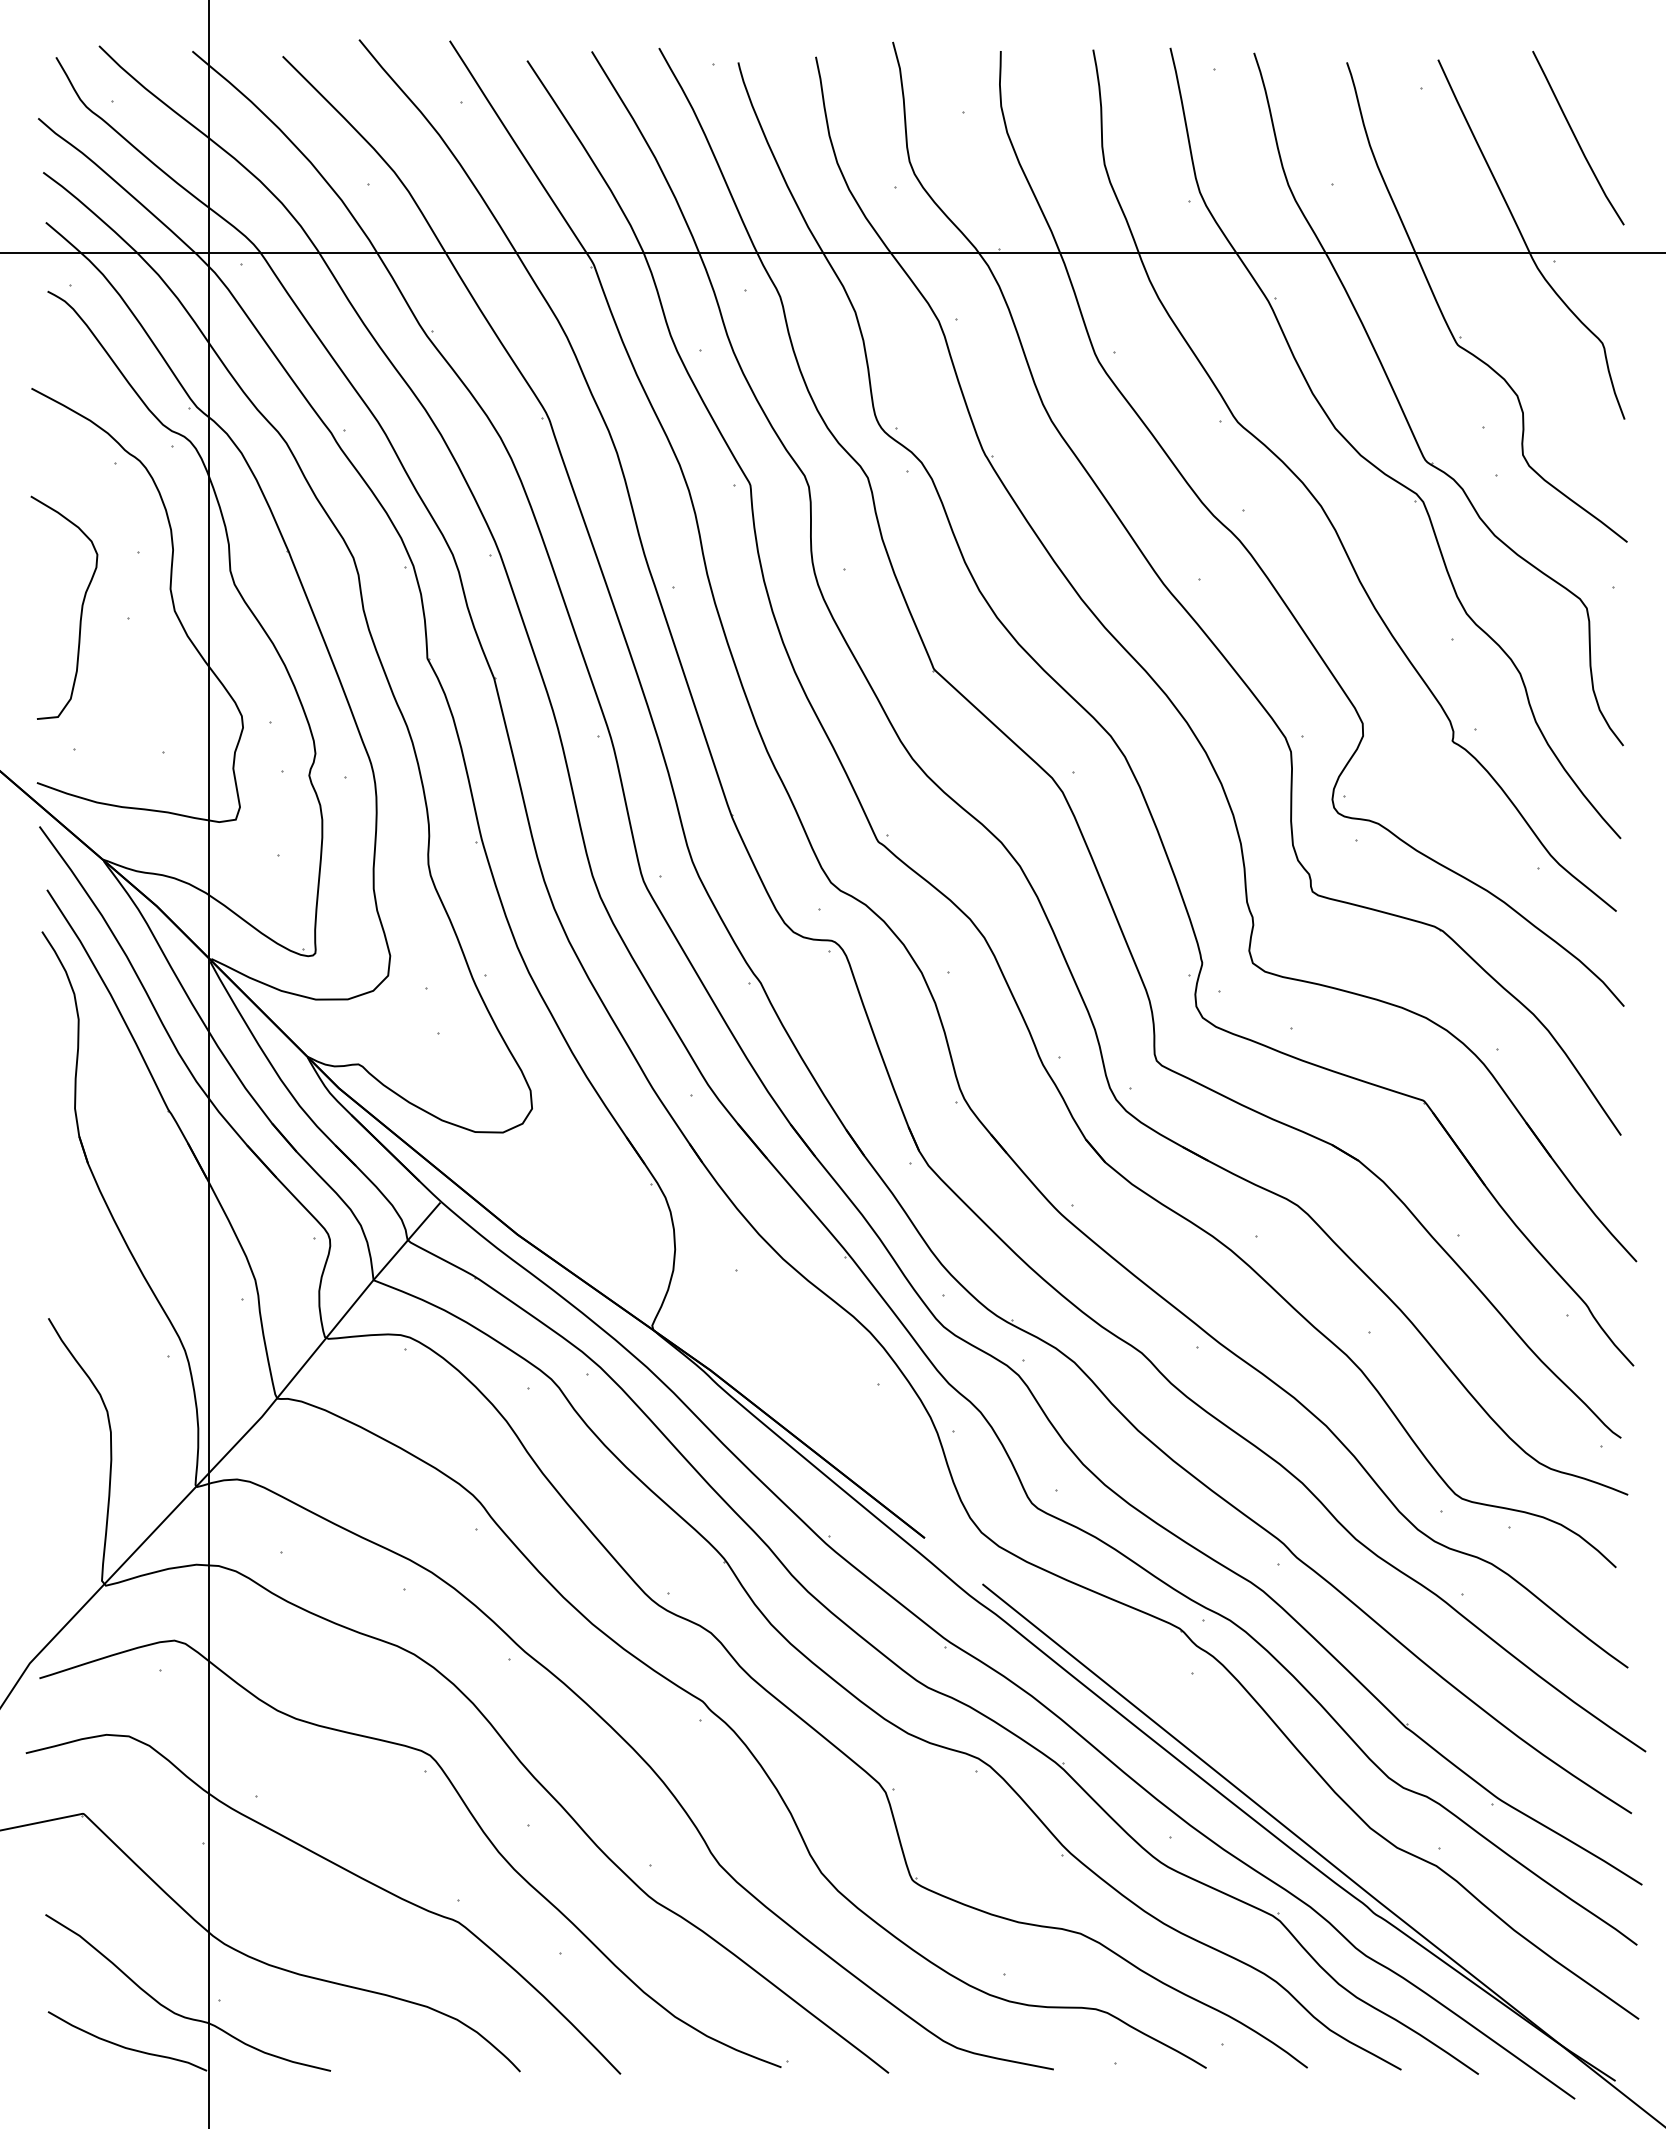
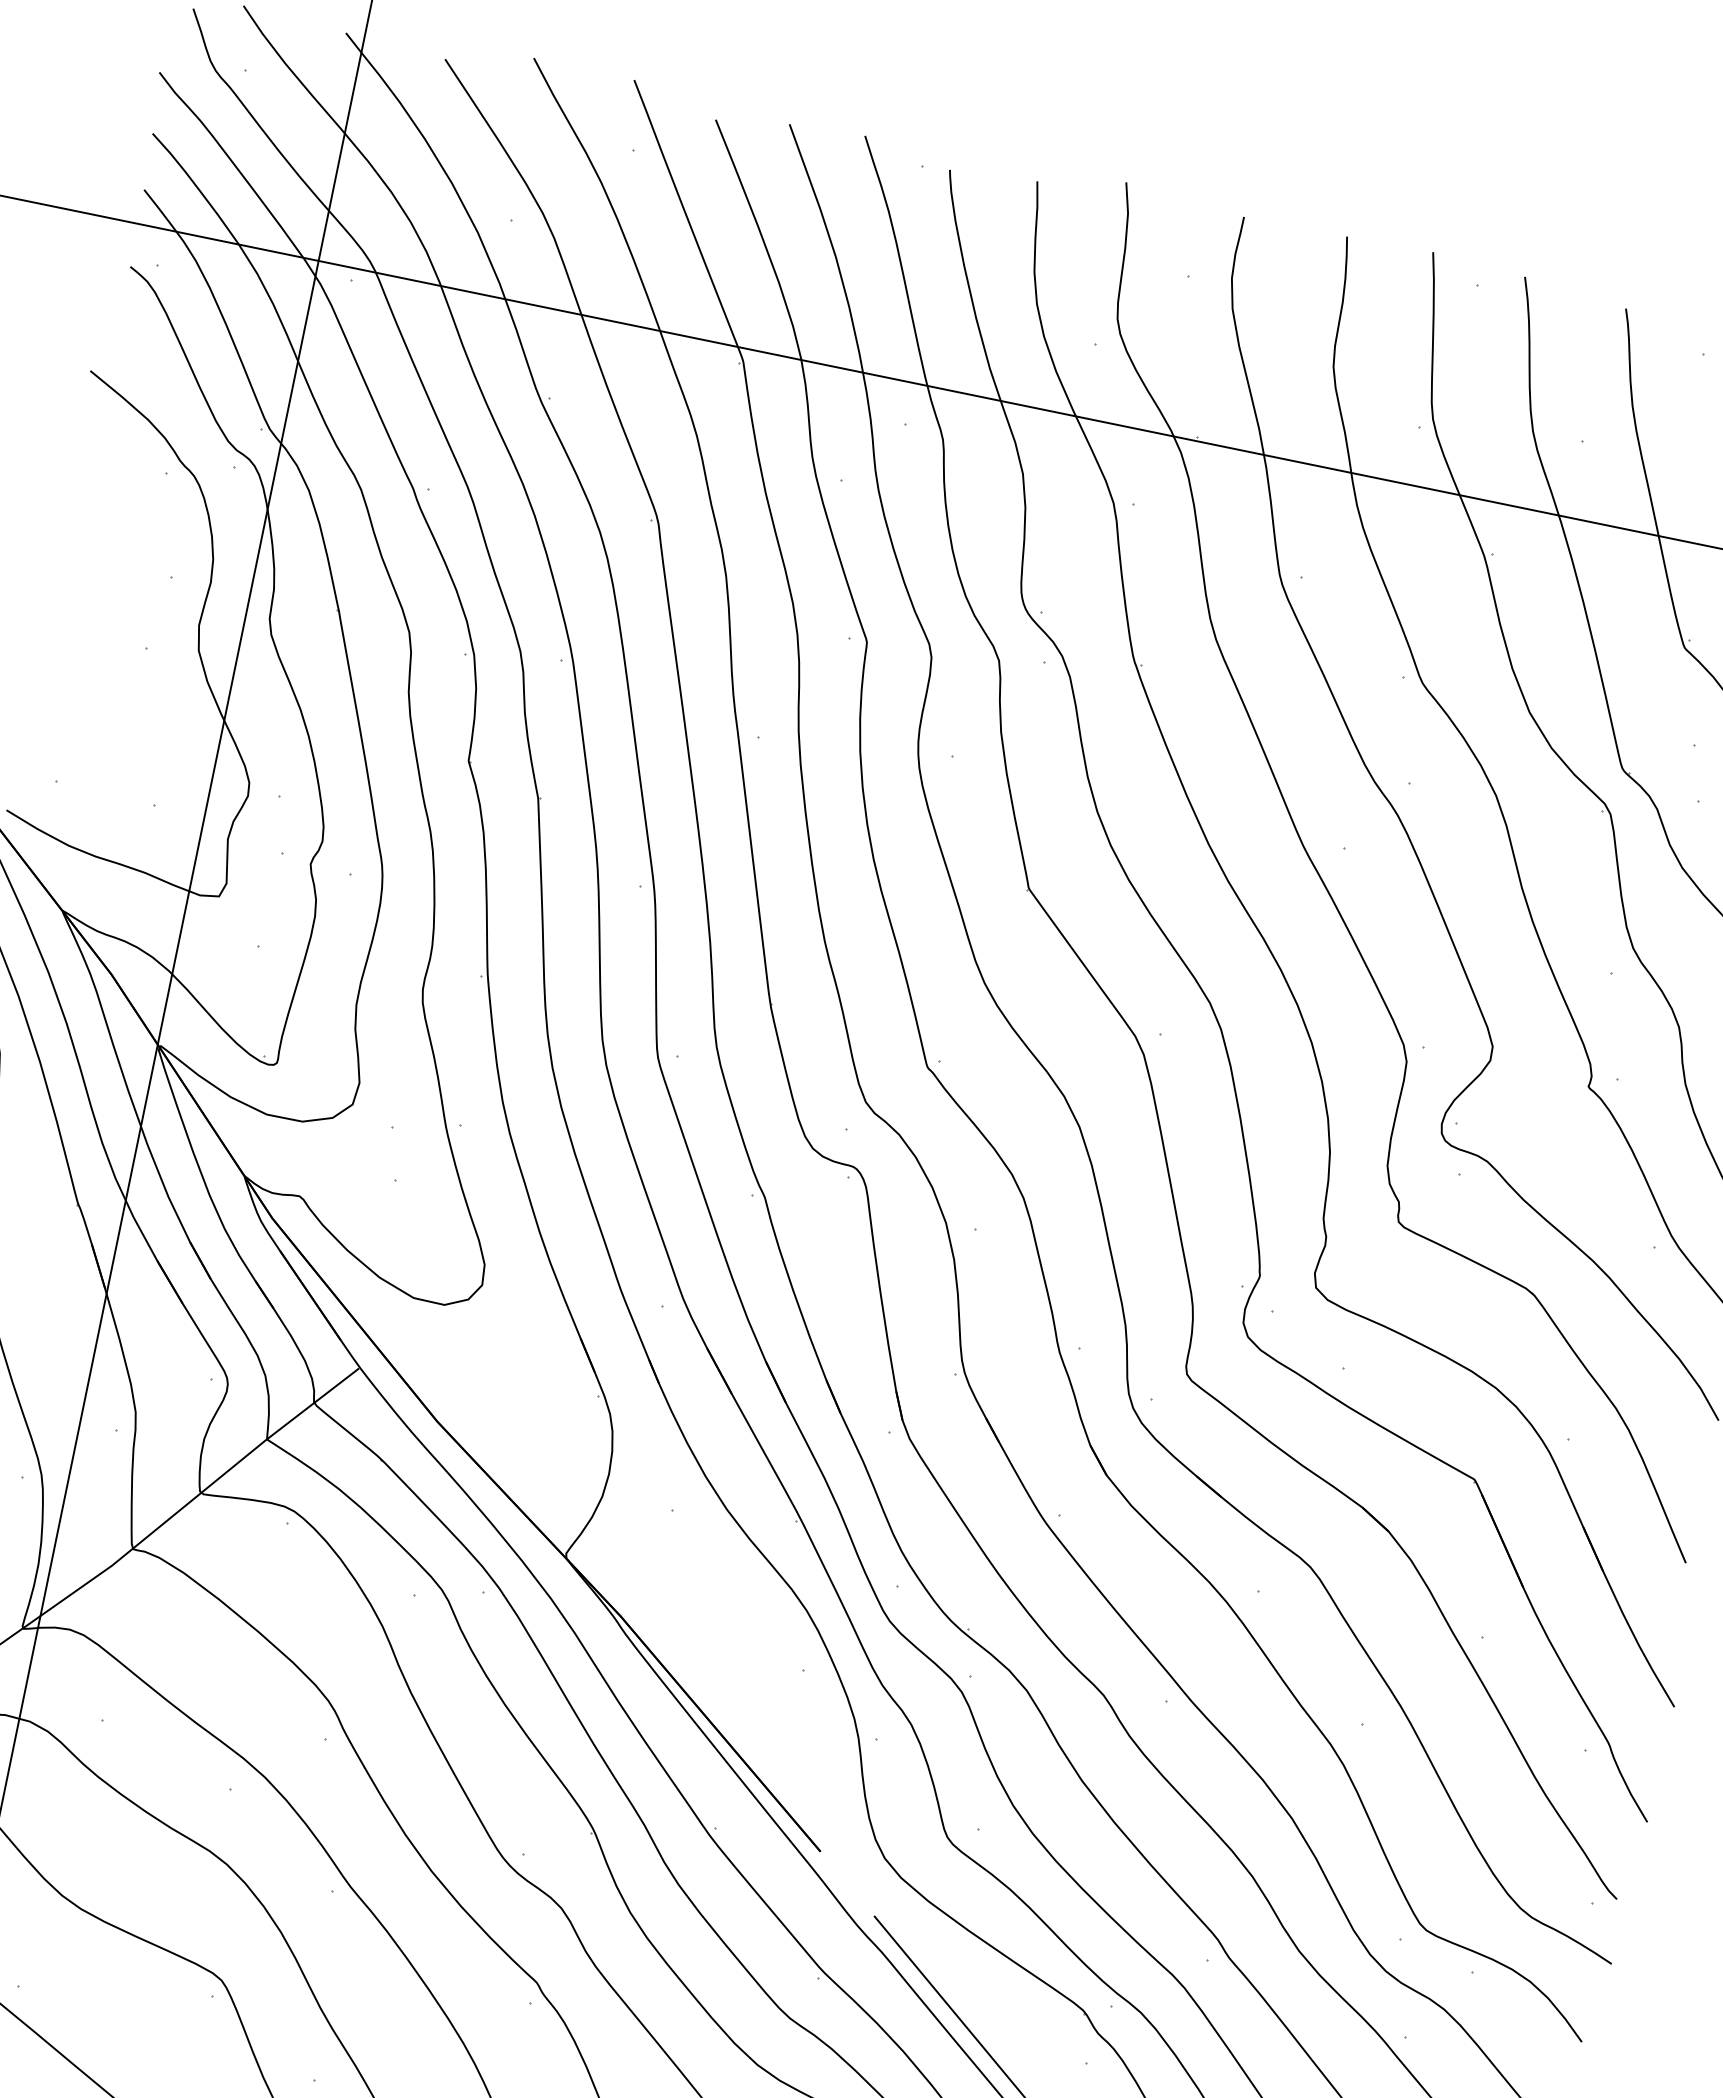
curve: (80, 612) -> (93, 630), removed

